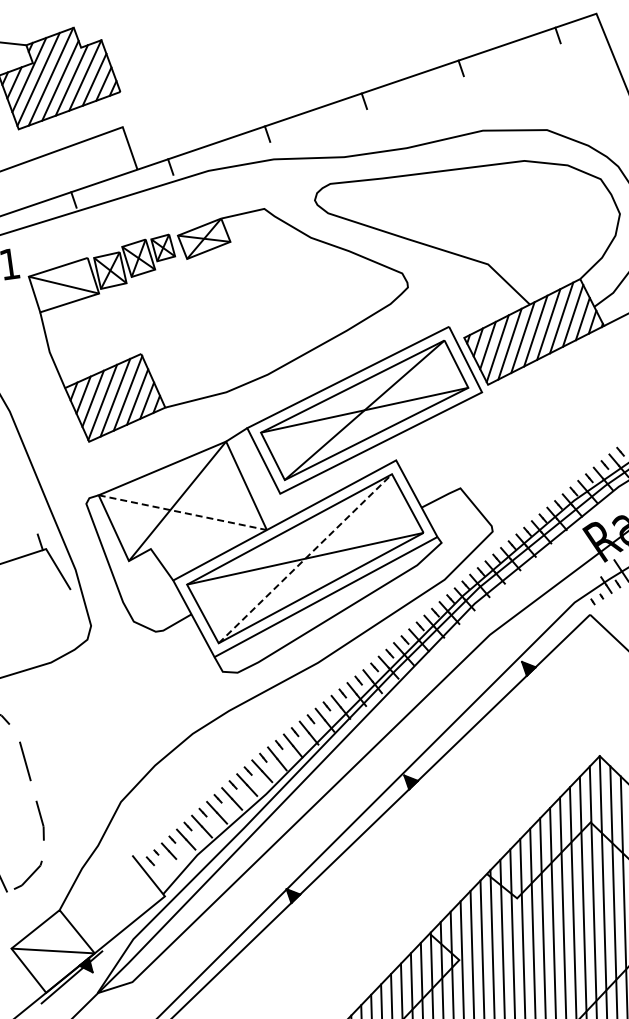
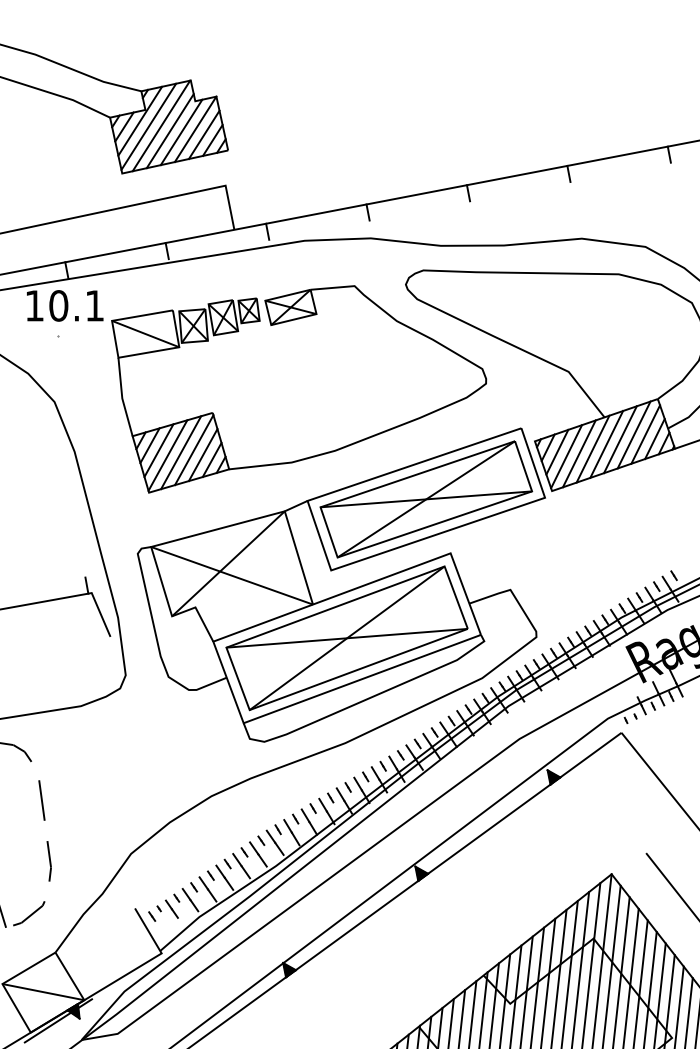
line: (183, 512) -> (232, 575), dashed -> solid
line: (305, 557) -> (347, 637), dashed -> solid

